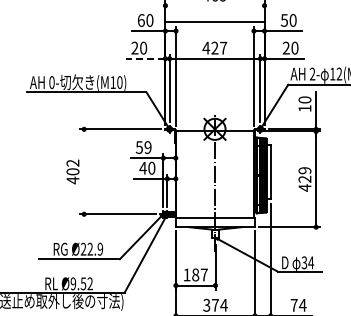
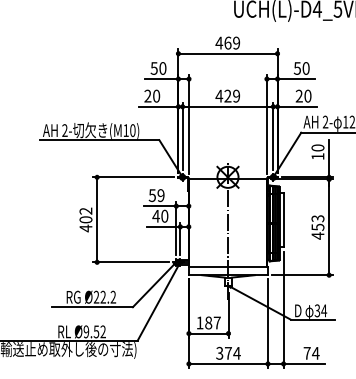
text: (140, 20) -> (153, 68), 60 -> 50
line: (214, 21) -> (227, 53), moved
text: (223, 47) -> (236, 95), 427 -> 429
line: (145, 58) -> (158, 106), dashed -> solid
text: (51, 82) -> (64, 130), 0- -> 2-
line: (84, 171) -> (97, 219), added
text: (304, 174) -> (317, 222), 429 -> 453
text: (100, 249) -> (113, 297), Ø22.9 -> Ø22.2

